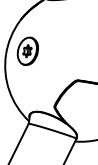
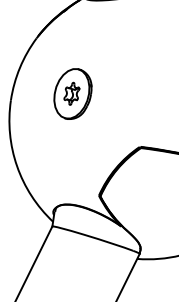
part: (27, 50) -> (72, 92), moved

